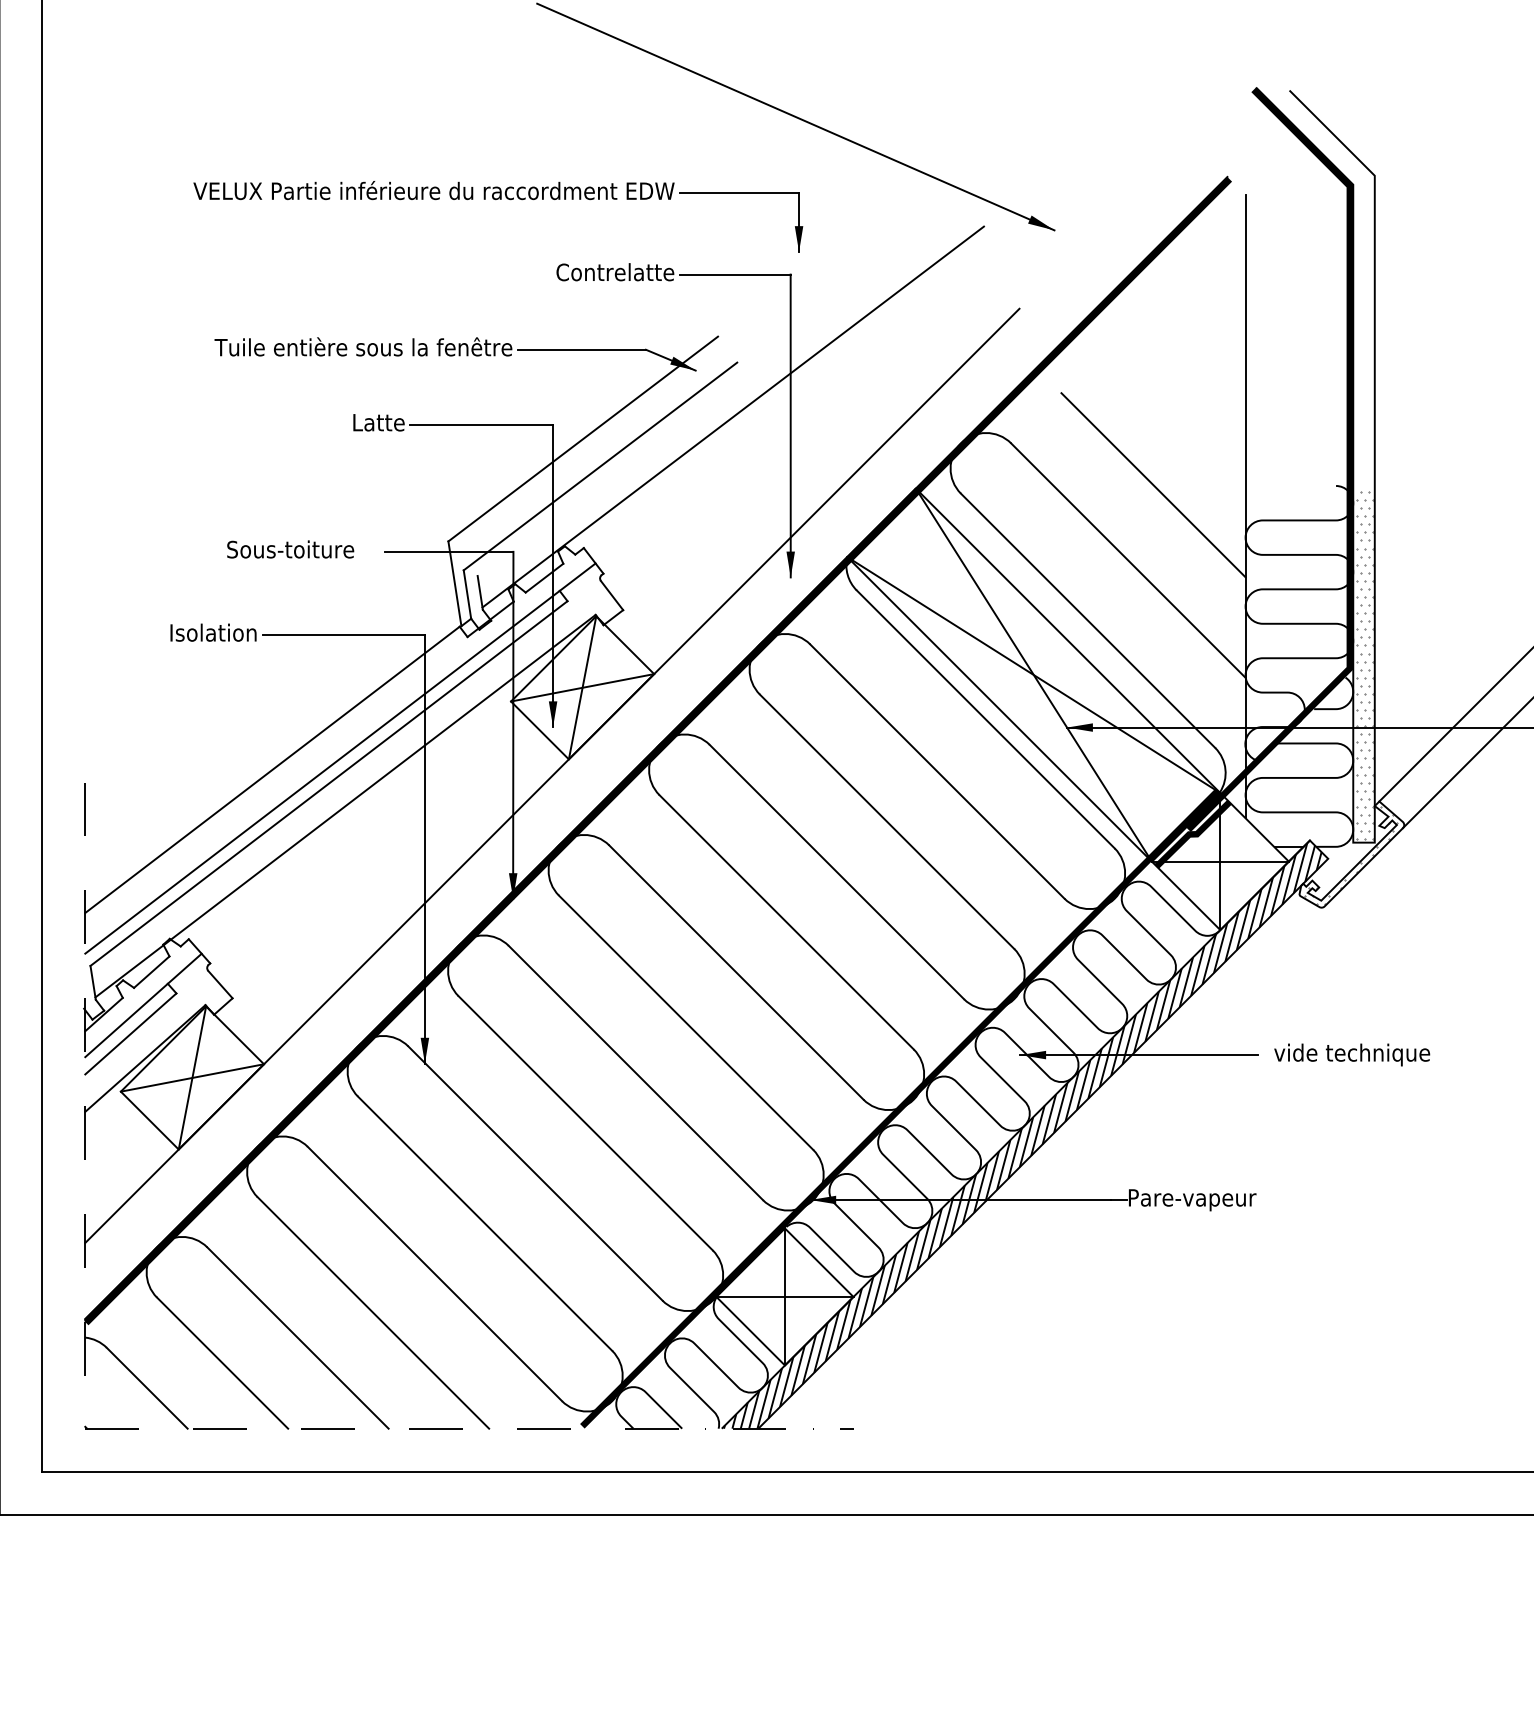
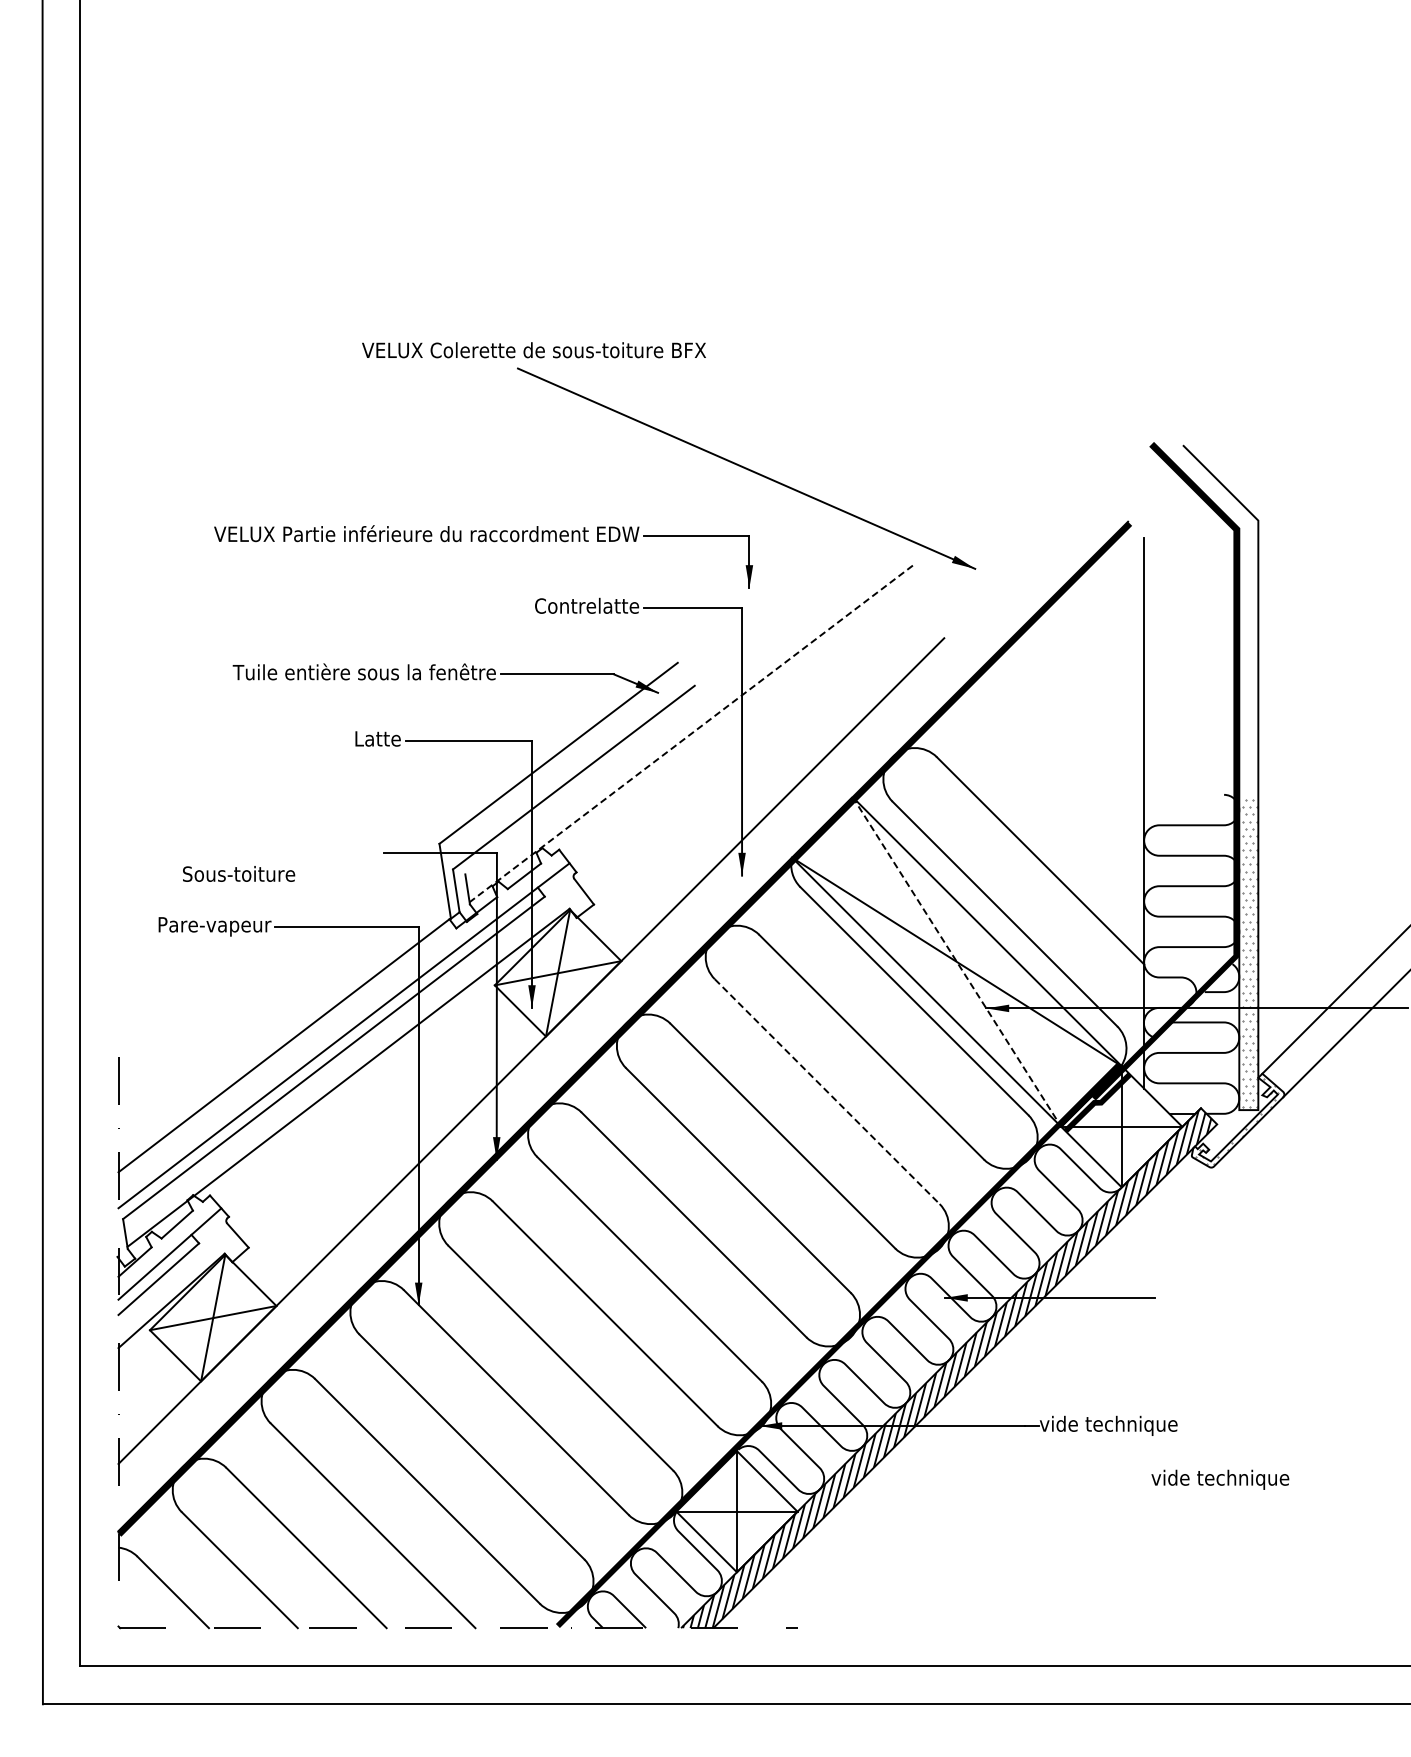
line: (732, 417) -> (690, 734), solid -> dashed
line: (1153, 484) -> (1062, 793), removed
text: (291, 548) -> (239, 873), moved
text: (193, 634) -> (214, 926), Isolation -> Pare-vapeur
line: (1034, 675) -> (957, 962), solid -> dashed
line: (887, 821) -> (827, 1091), solid -> dashed
text: (1352, 1054) -> (1220, 1479), moved
text: (1205, 1199) -> (1108, 1425), Pare-vapeur -> vide technique

